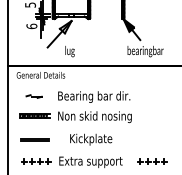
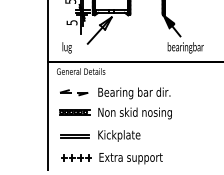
text: (31, 26) -> (71, 22), 6 -> 5
text: (69, 51) -> (66, 47), moved
part: (34, 96) -> (74, 92), size x1.67
text: (91, 139) -> (119, 135), moved
part: (152, 161) -> (192, 157), removed

